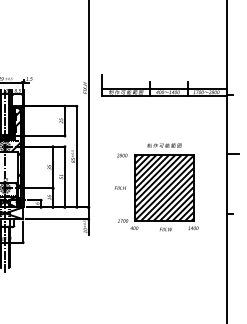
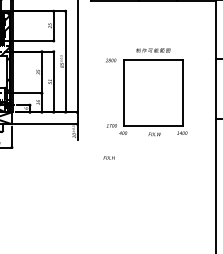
text: (119, 187) -> (108, 157), moved
hatch: (164, 187) -> (153, 92), removed

